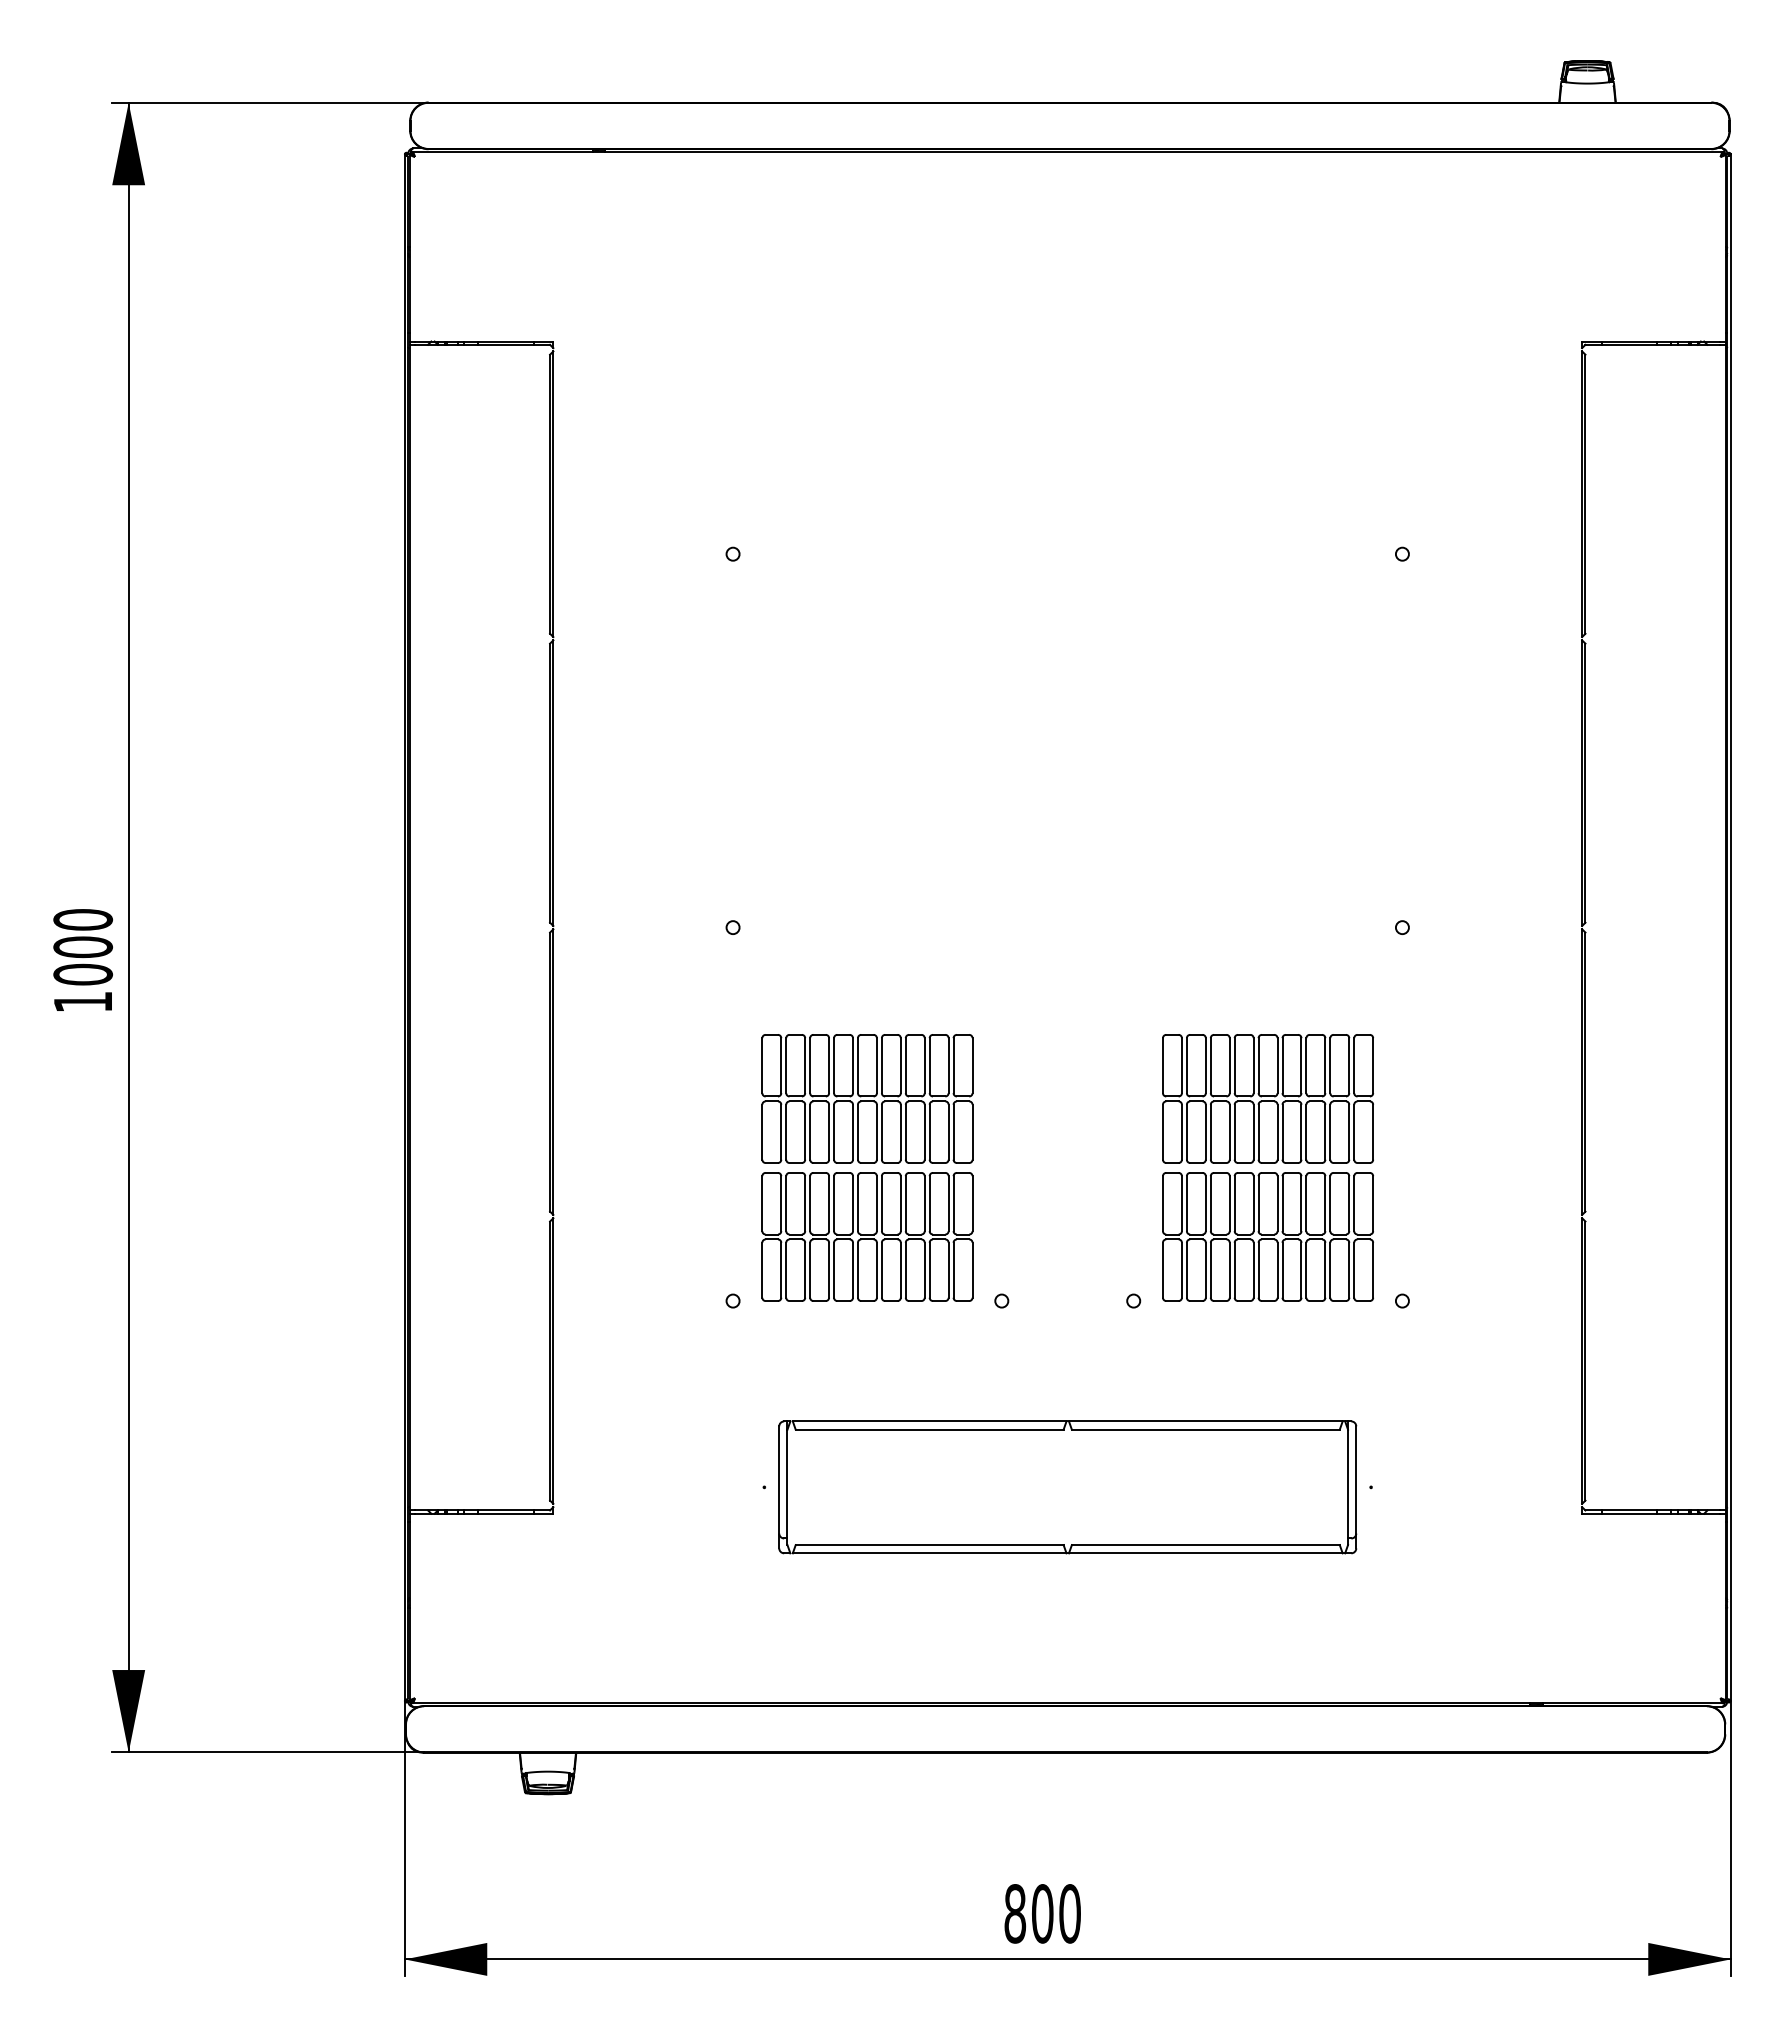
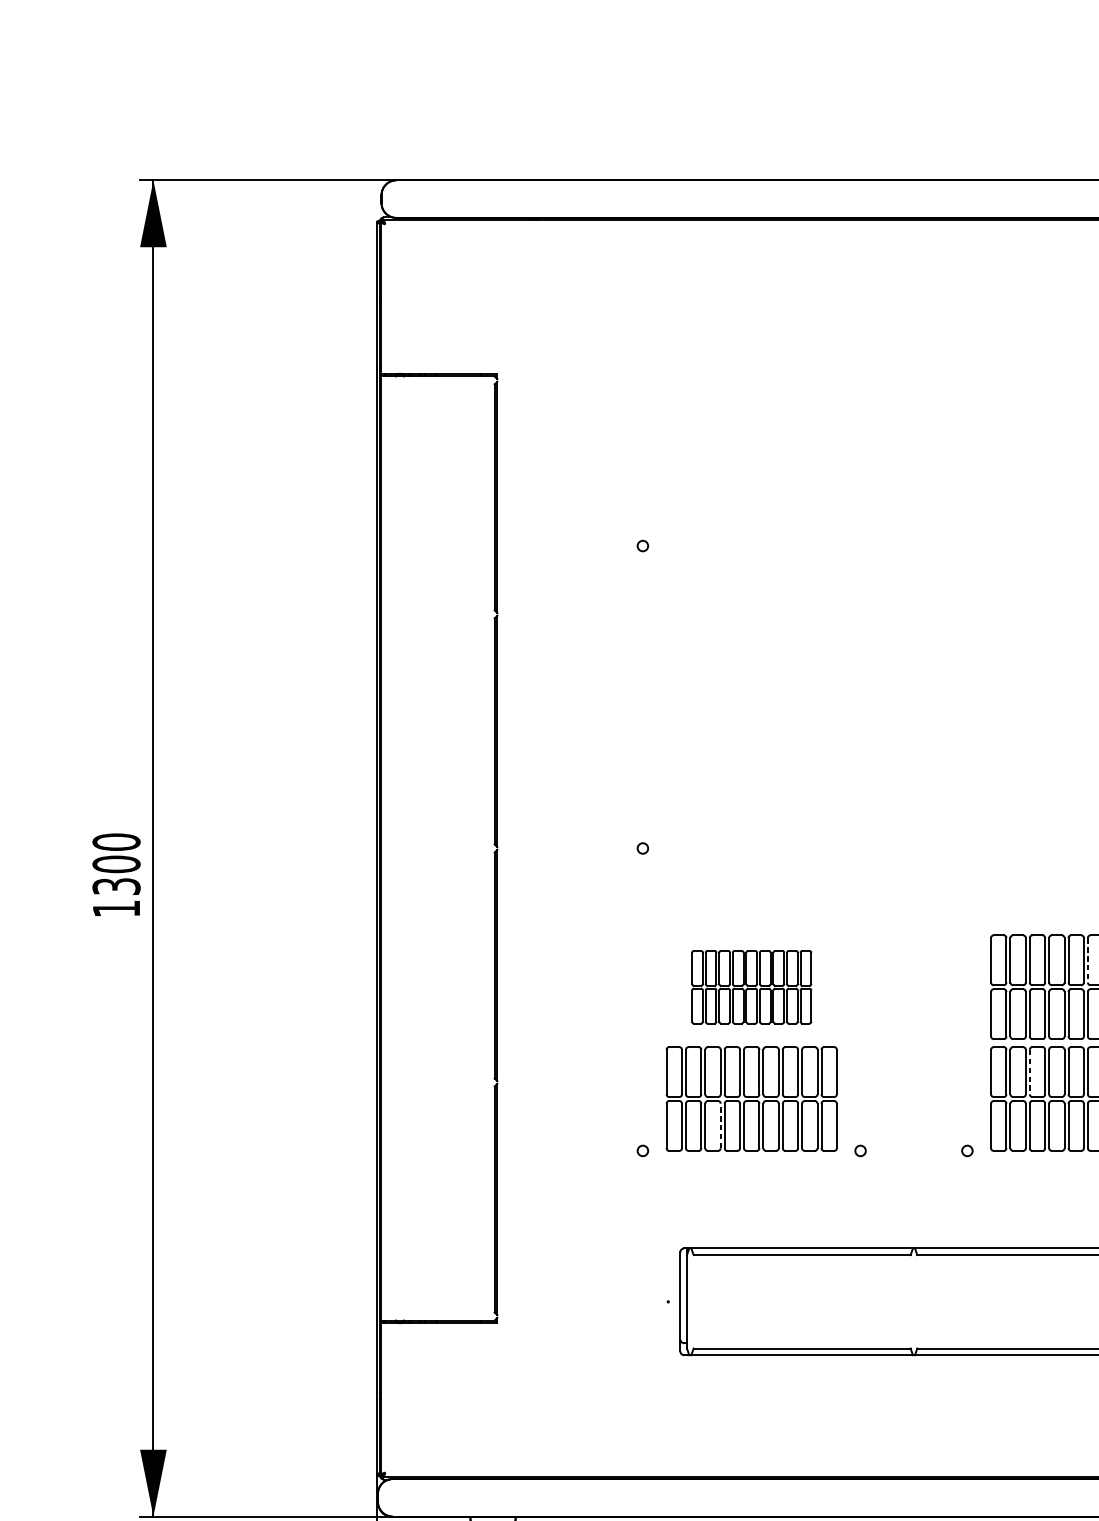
text: (83, 974) -> (116, 886), 1000 -> 1300
line: (1282, 1065) -> (1087, 960), solid -> dashed
part: (867, 1098) -> (751, 986), size x0.7
line: (1210, 1203) -> (1029, 1071), solid -> dashed
line: (829, 1270) -> (721, 1126), solid -> dashed

